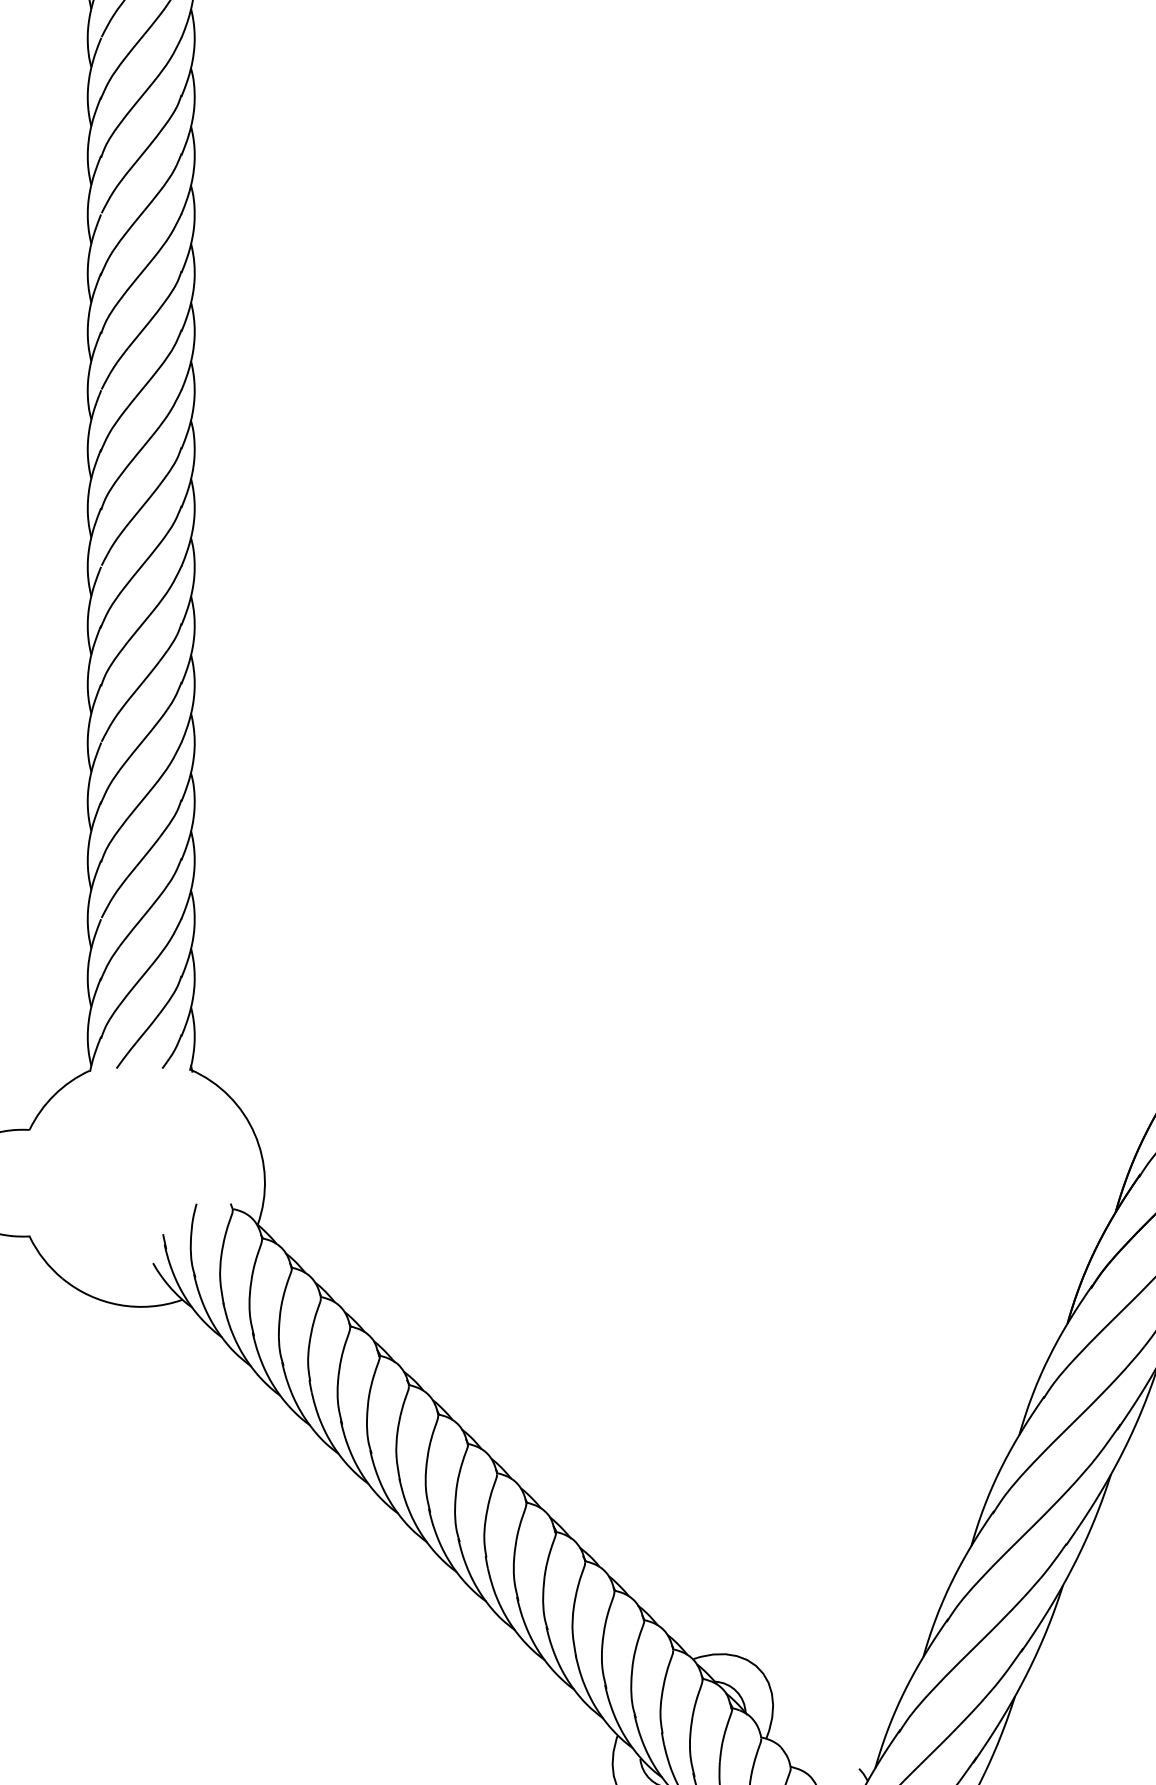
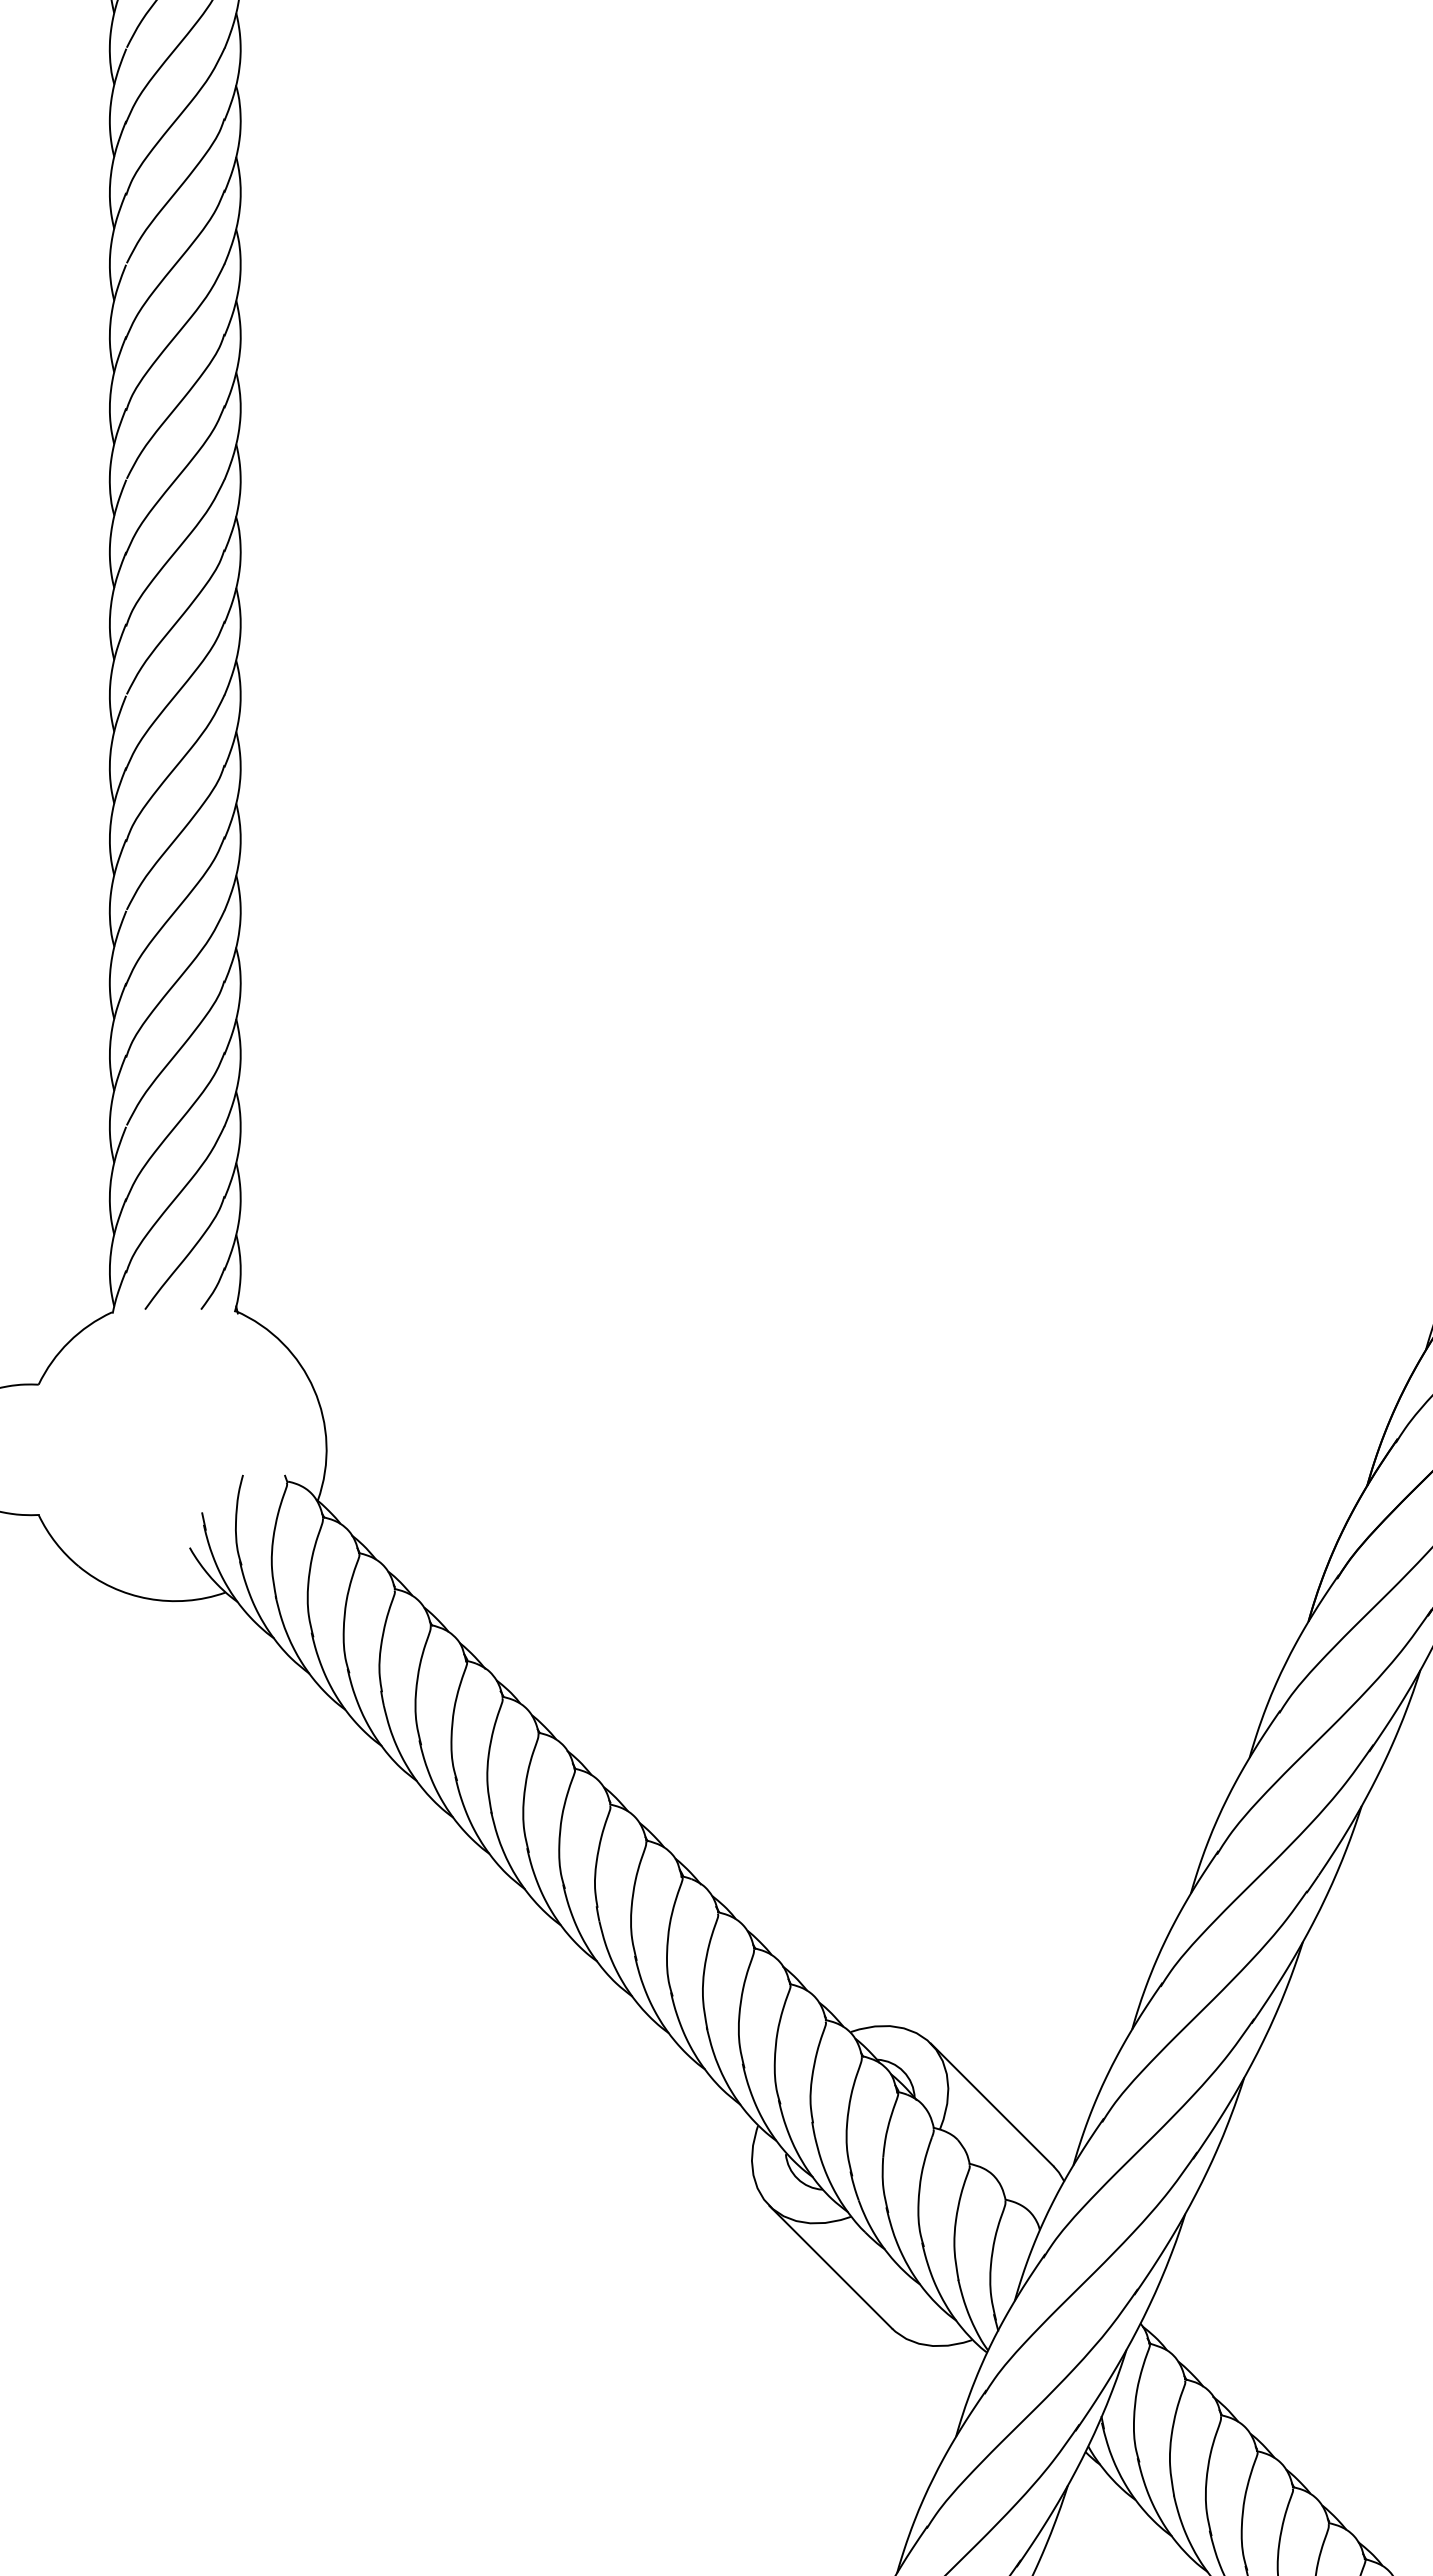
line: (808, 1718) -> (991, 2104), added

